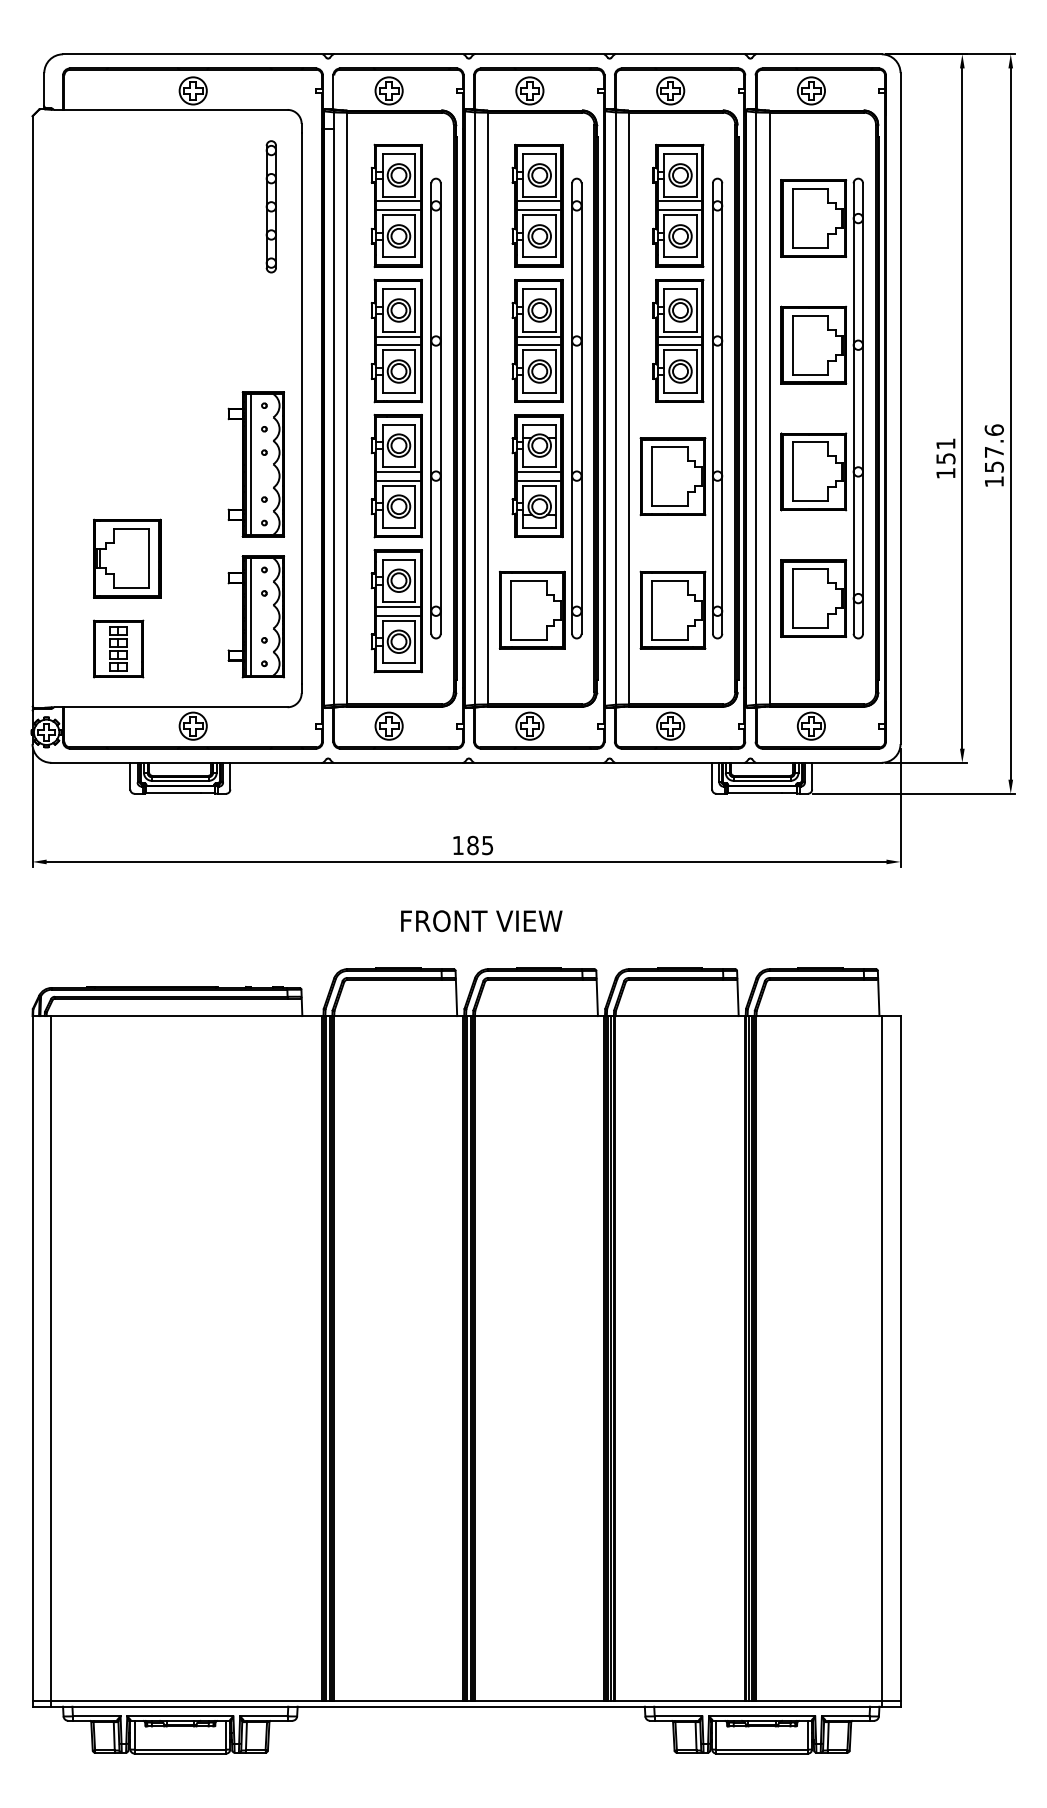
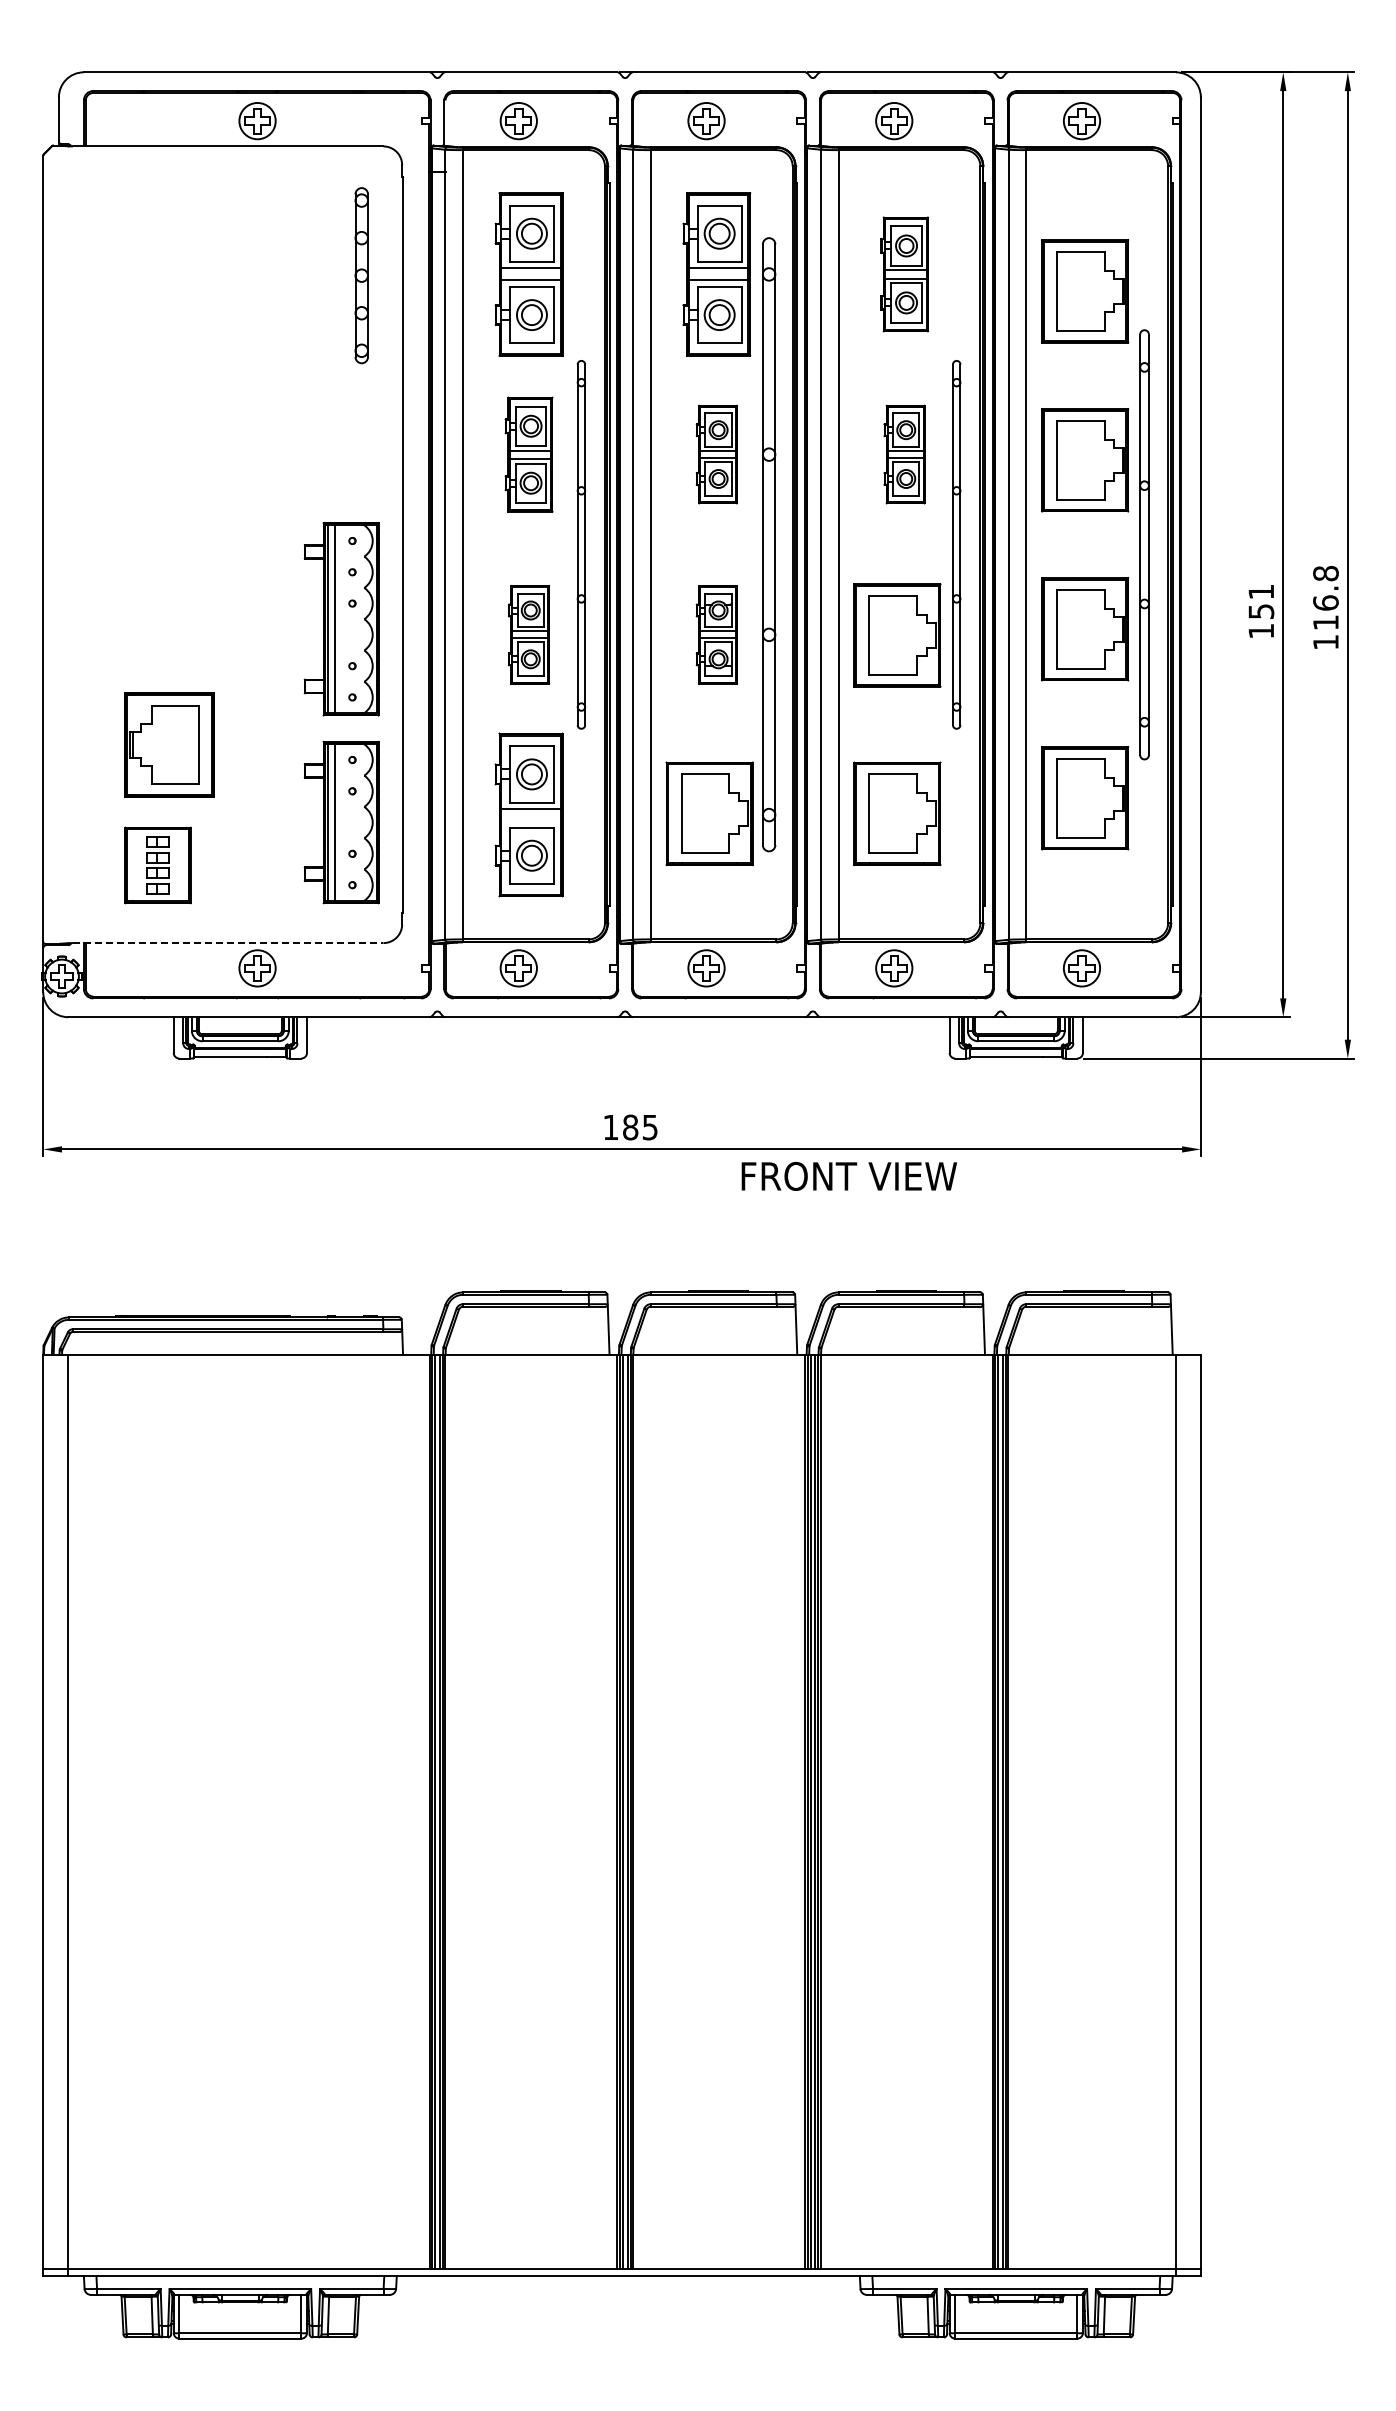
part: (678, 205) -> (904, 274), size x0.7
part: (396, 340) -> (528, 454), size x0.7
part: (537, 340) -> (716, 454), size x0.6
part: (678, 340) -> (904, 454), size x0.6
part: (436, 408) -> (581, 544), size x0.6
part: (717, 408) -> (956, 544), size x0.6
part: (858, 408) -> (1144, 544), size x0.7
text: (993, 448) -> (1325, 597), 157.6 -> 116.8
part: (396, 475) -> (528, 634), size x0.6
part: (537, 475) -> (716, 634), size x0.6
line: (397, 616) -> (530, 821), removed
line: (171, 707) -> (228, 943), solid -> dashed
text: (481, 920) -> (848, 1175), moved

